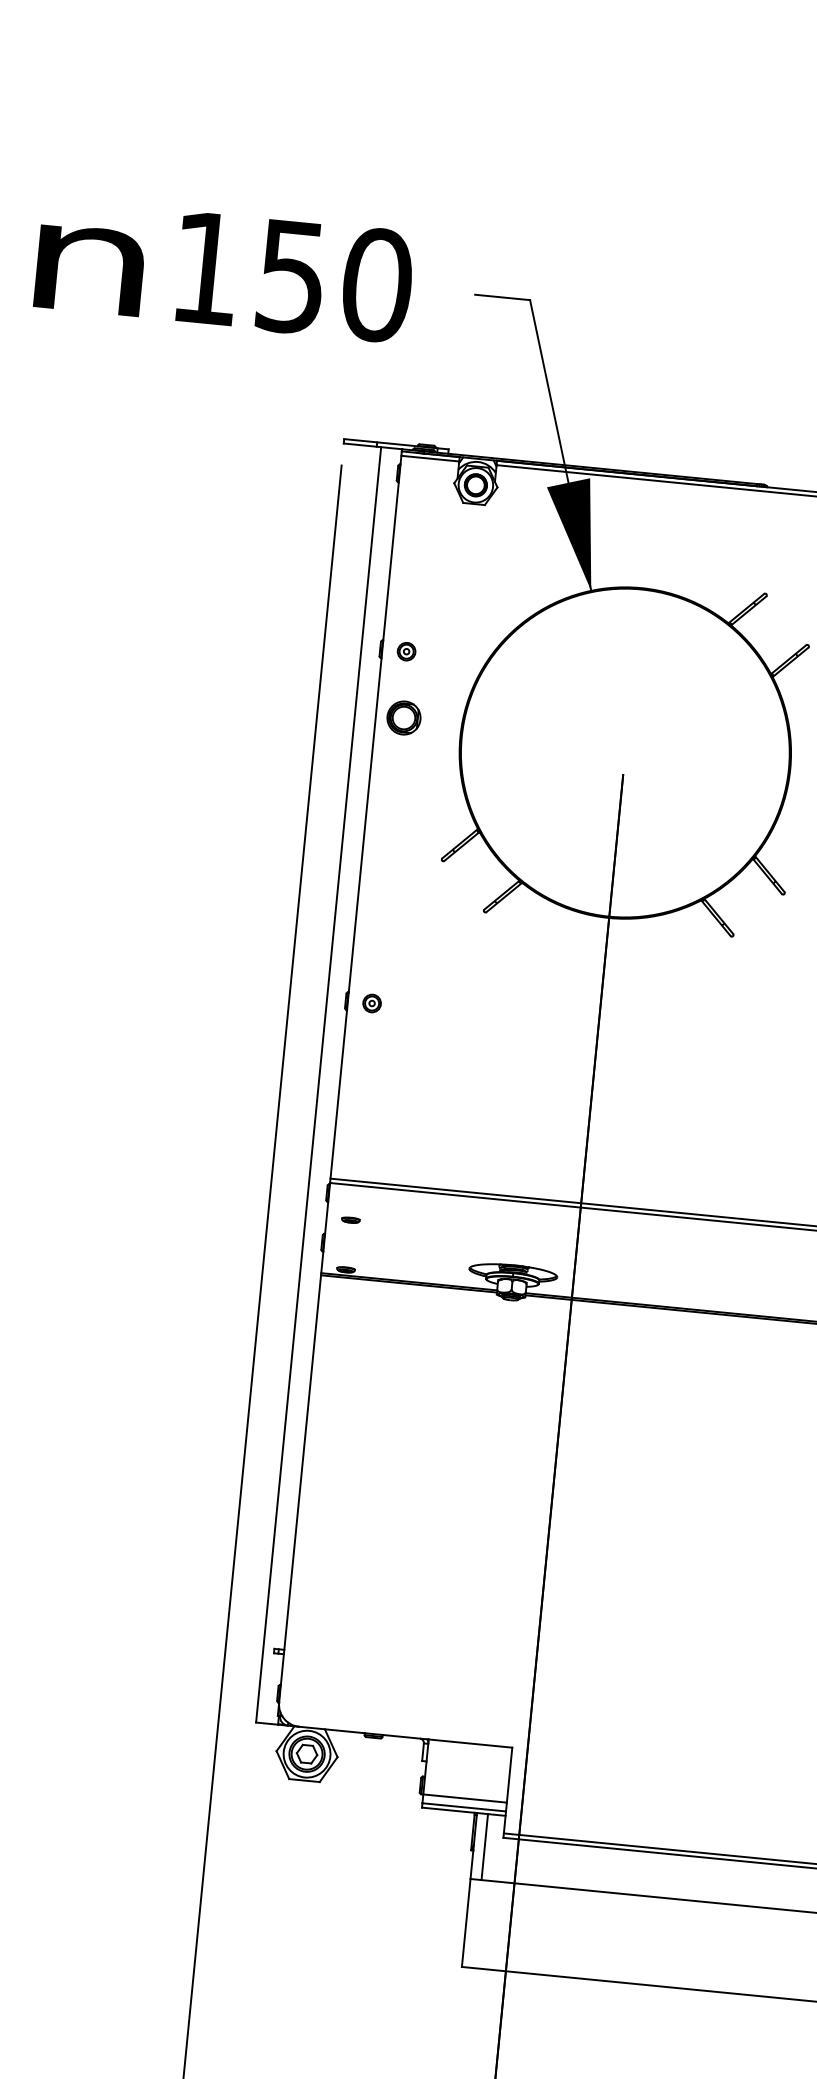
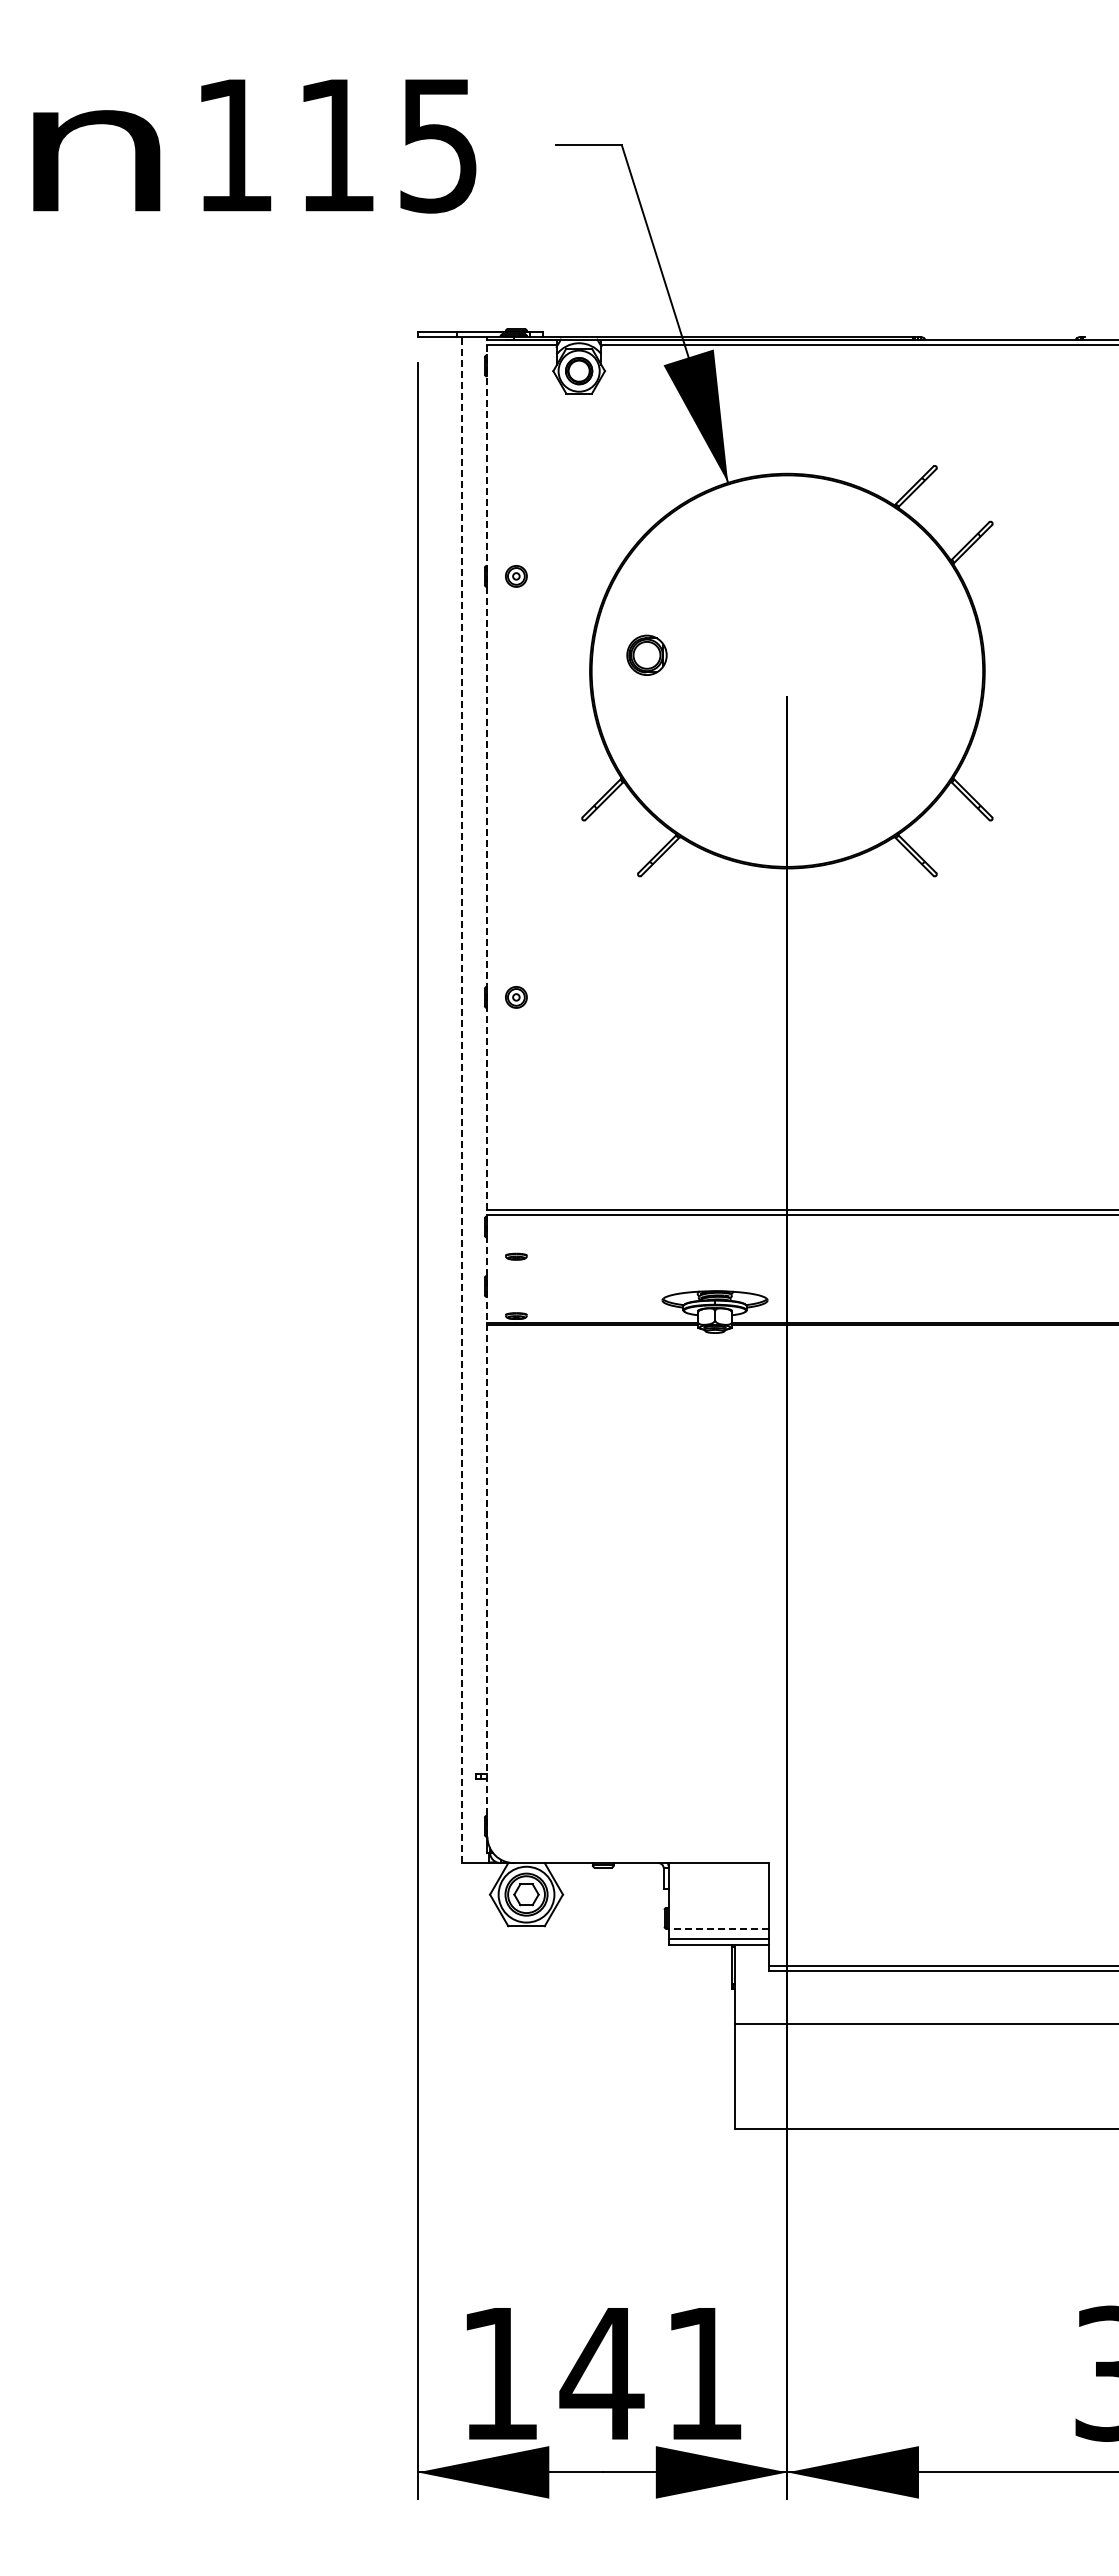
text: (335, 281) -> (388, 145), 150 -> 115
part: (403, 717) -> (646, 654), moved
line: (340, 1077) -> (487, 1088), solid -> dashed
line: (318, 1084) -> (462, 1099), solid -> dashed
line: (465, 1798) -> (719, 1928), solid -> dashed
line: (484, 1846) -> (747, 1983), removed

